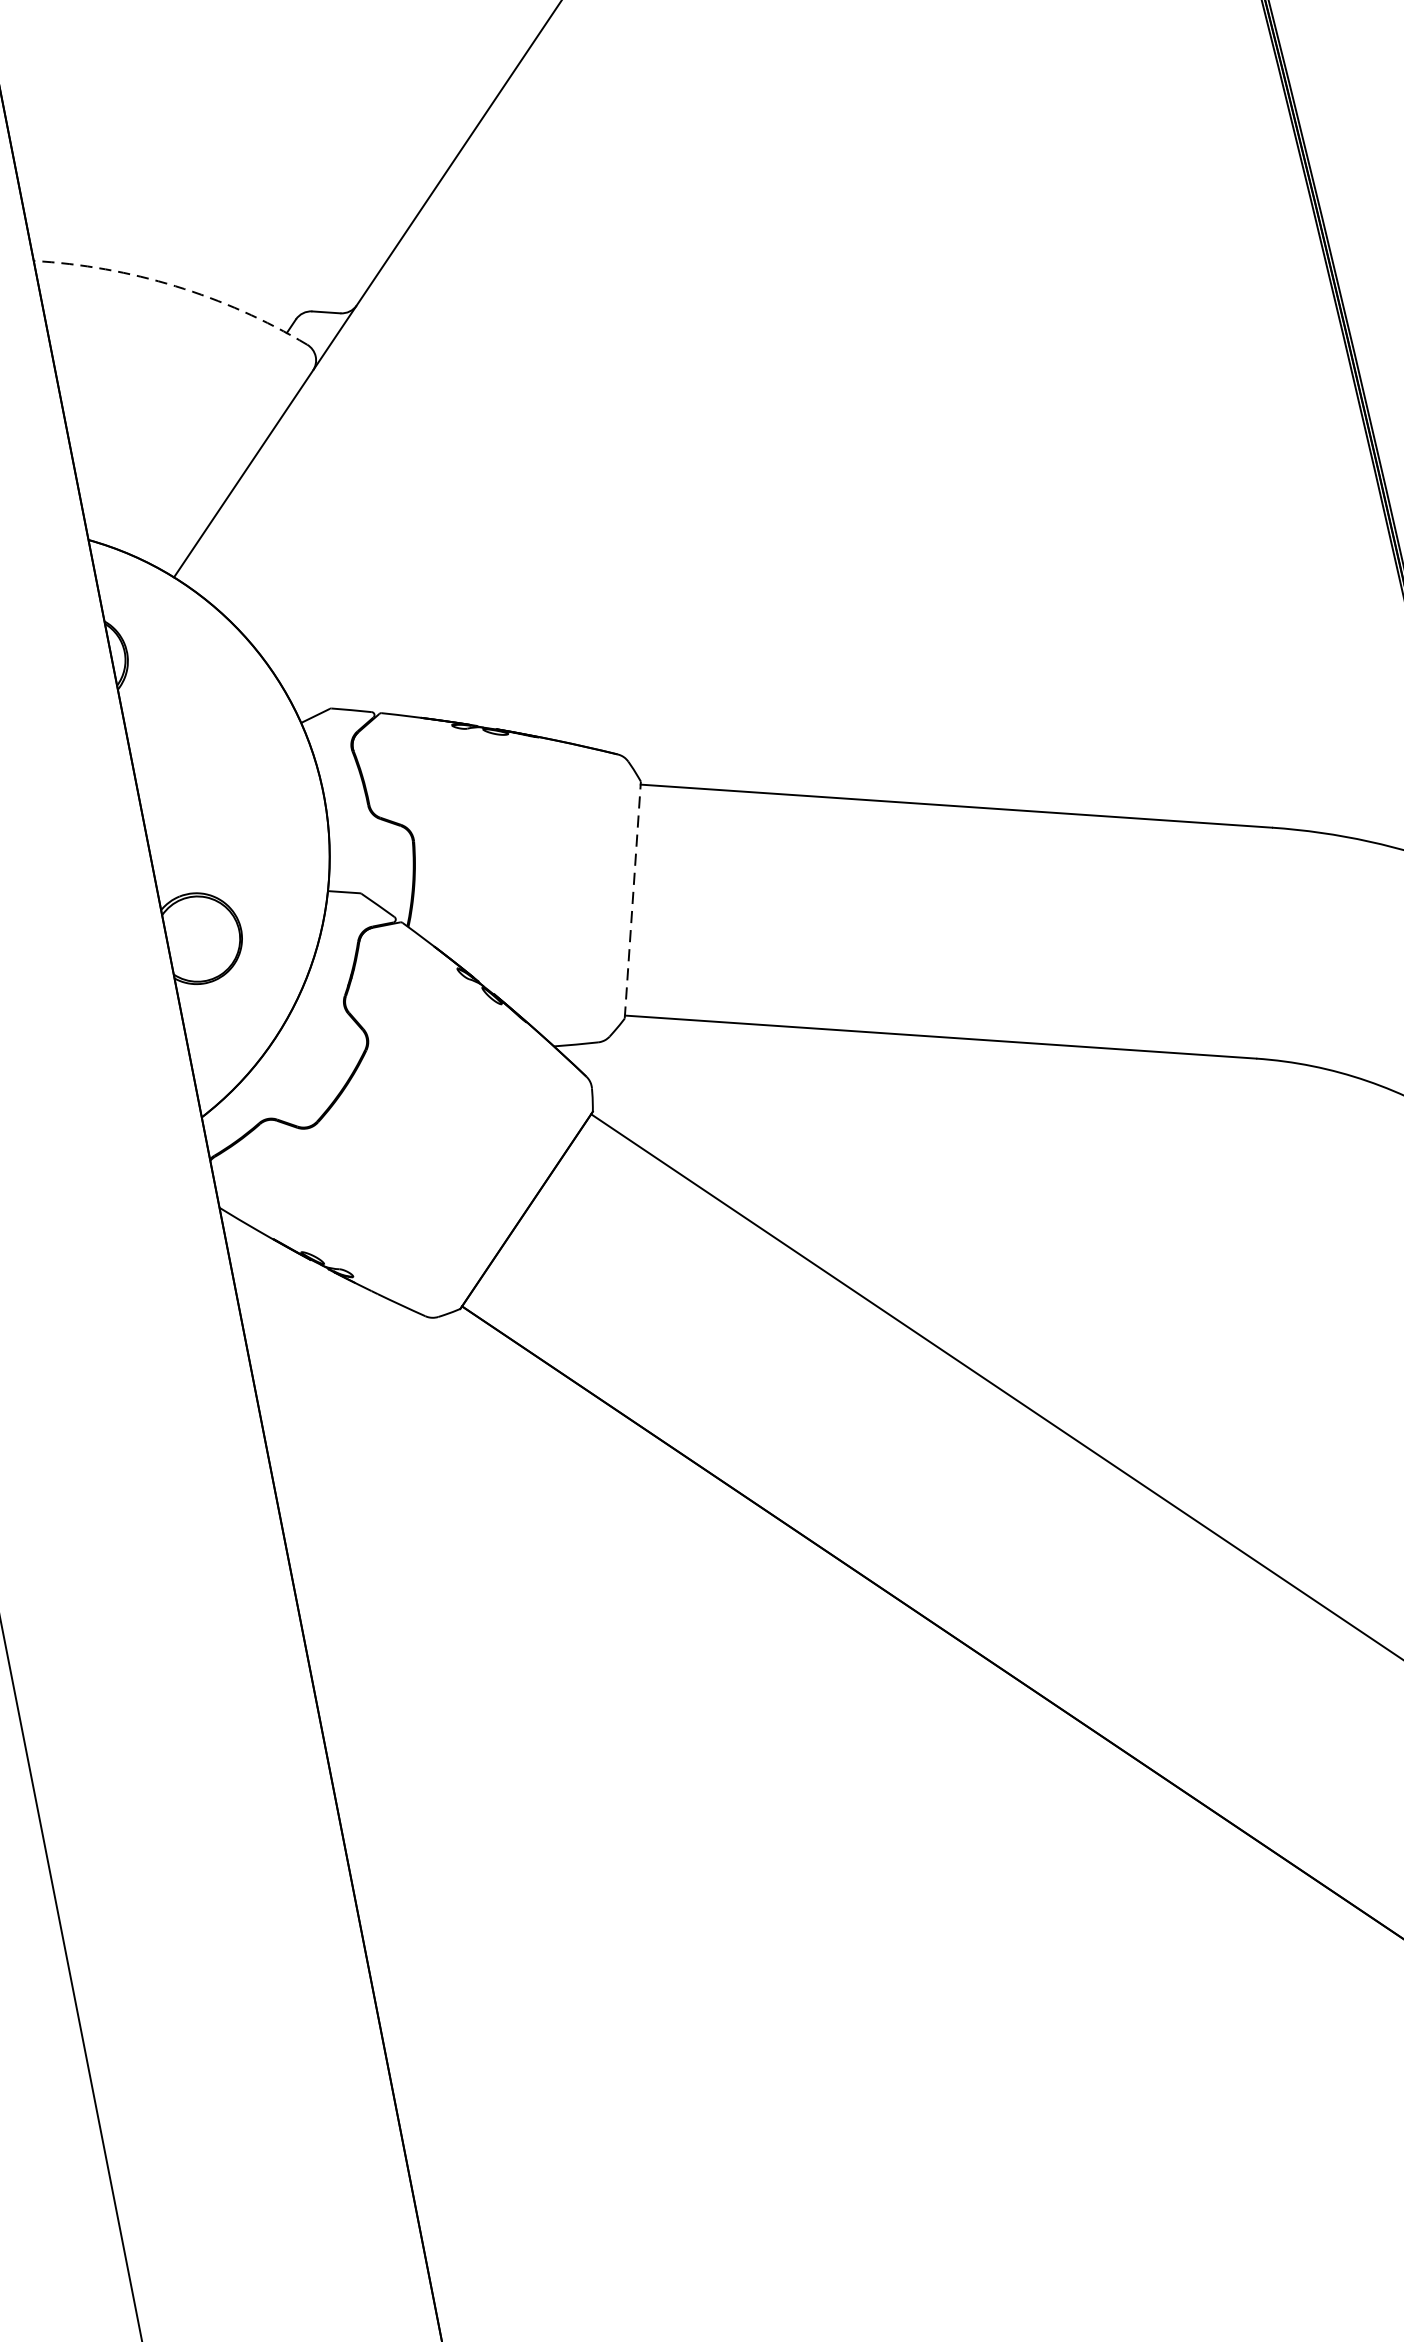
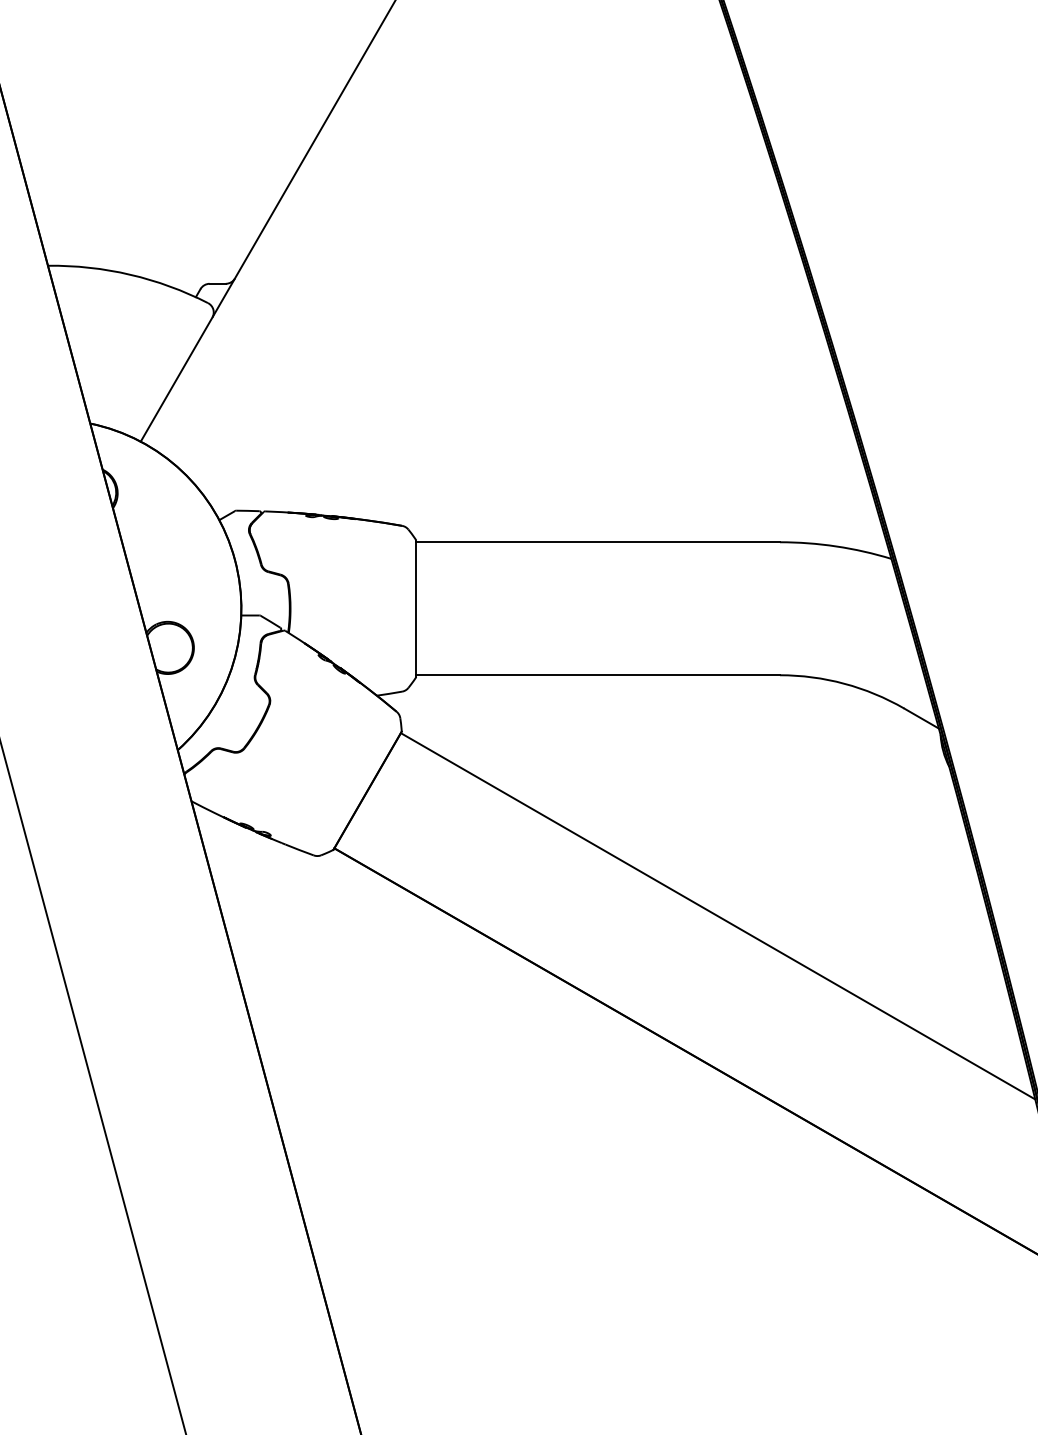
arc: (176, 285) -> (130, 274), dashed -> solid
line: (633, 899) -> (416, 608), dashed -> solid

